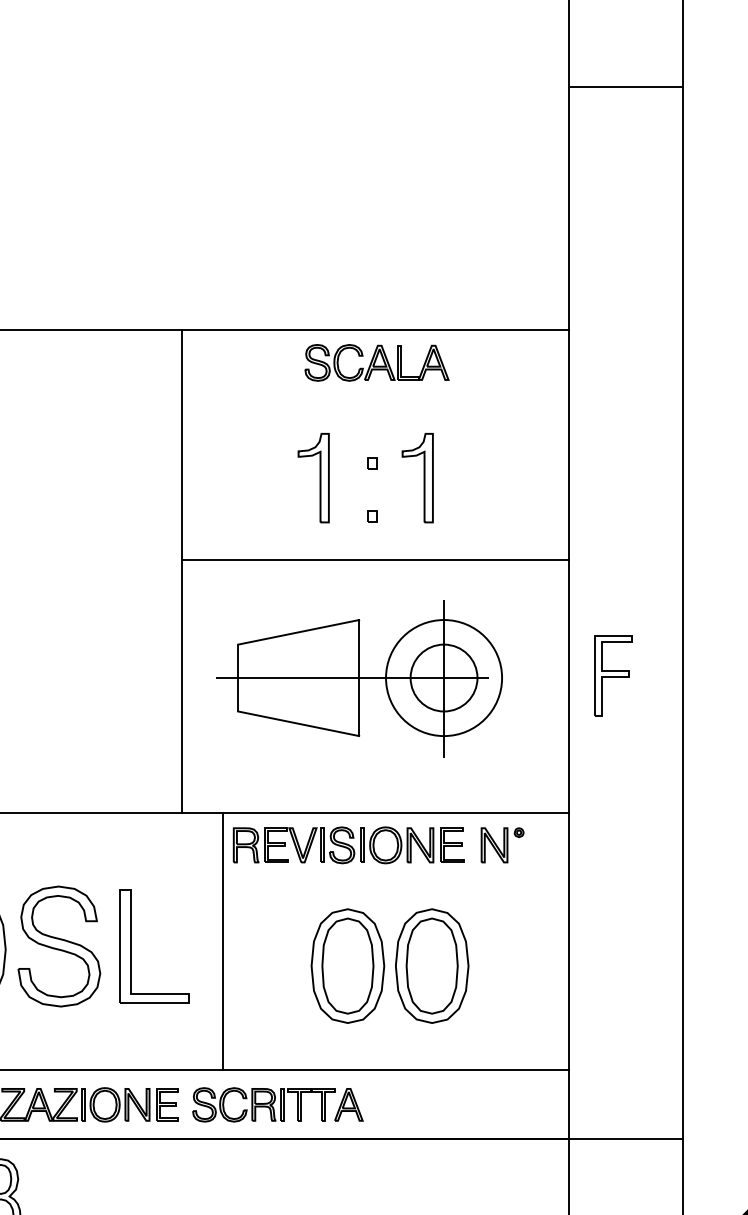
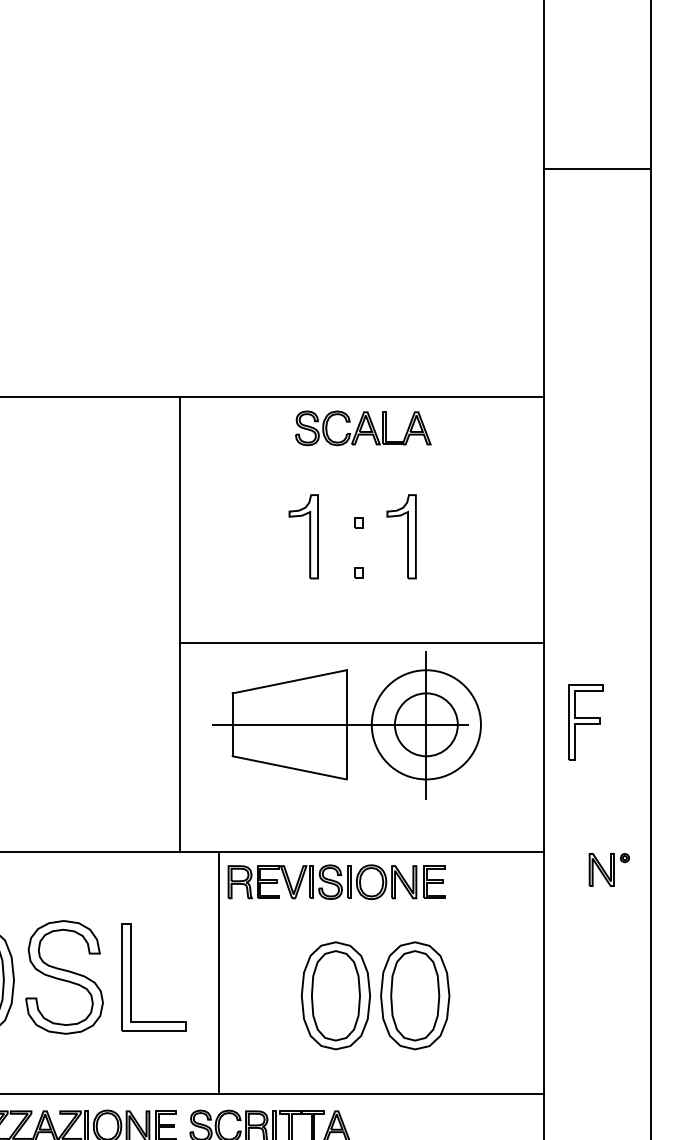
line: (375, 560) -> (361, 643), moved
part: (502, 845) -> (609, 870), moved

